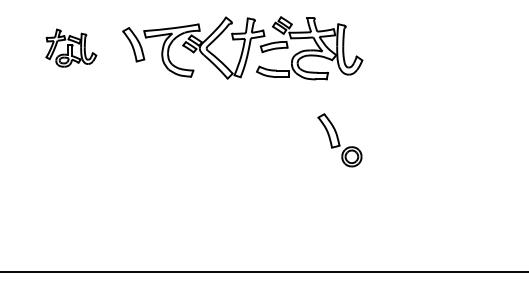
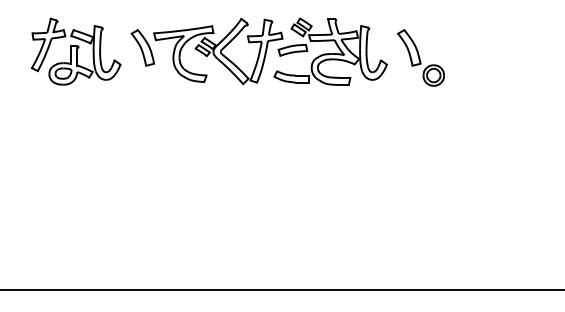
part: (71, 48) -> (76, 51), size x1.67
part: (339, 139) -> (420, 57), moved

